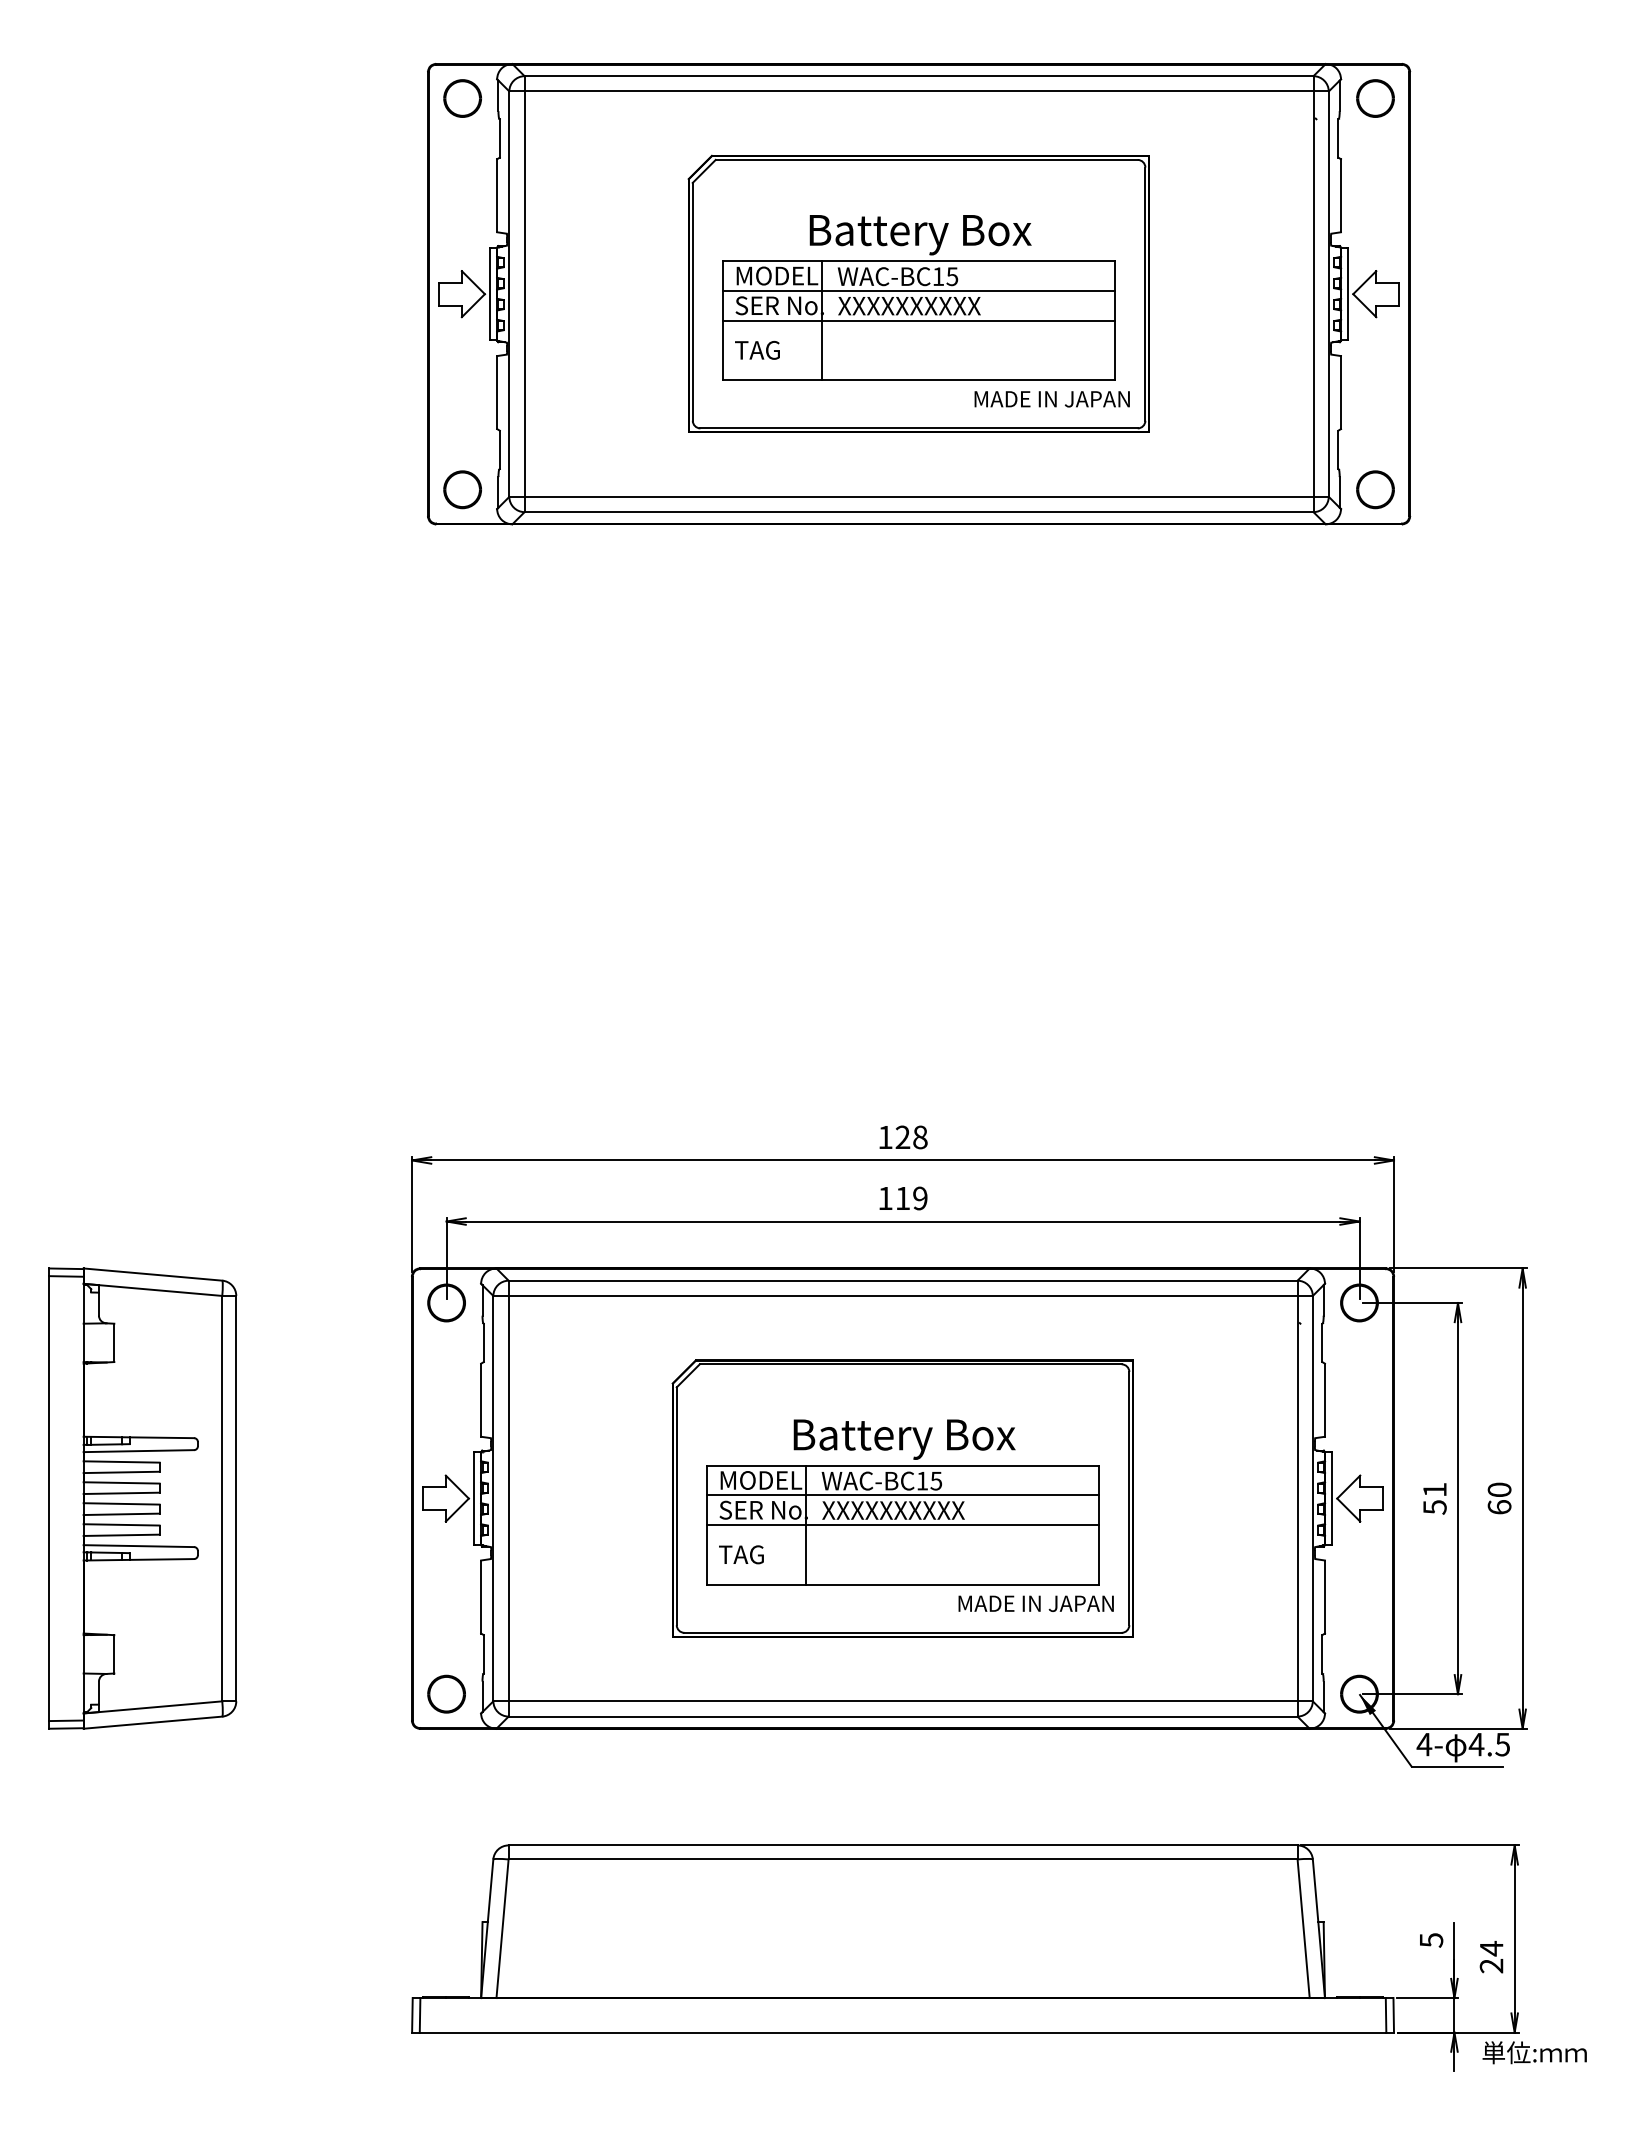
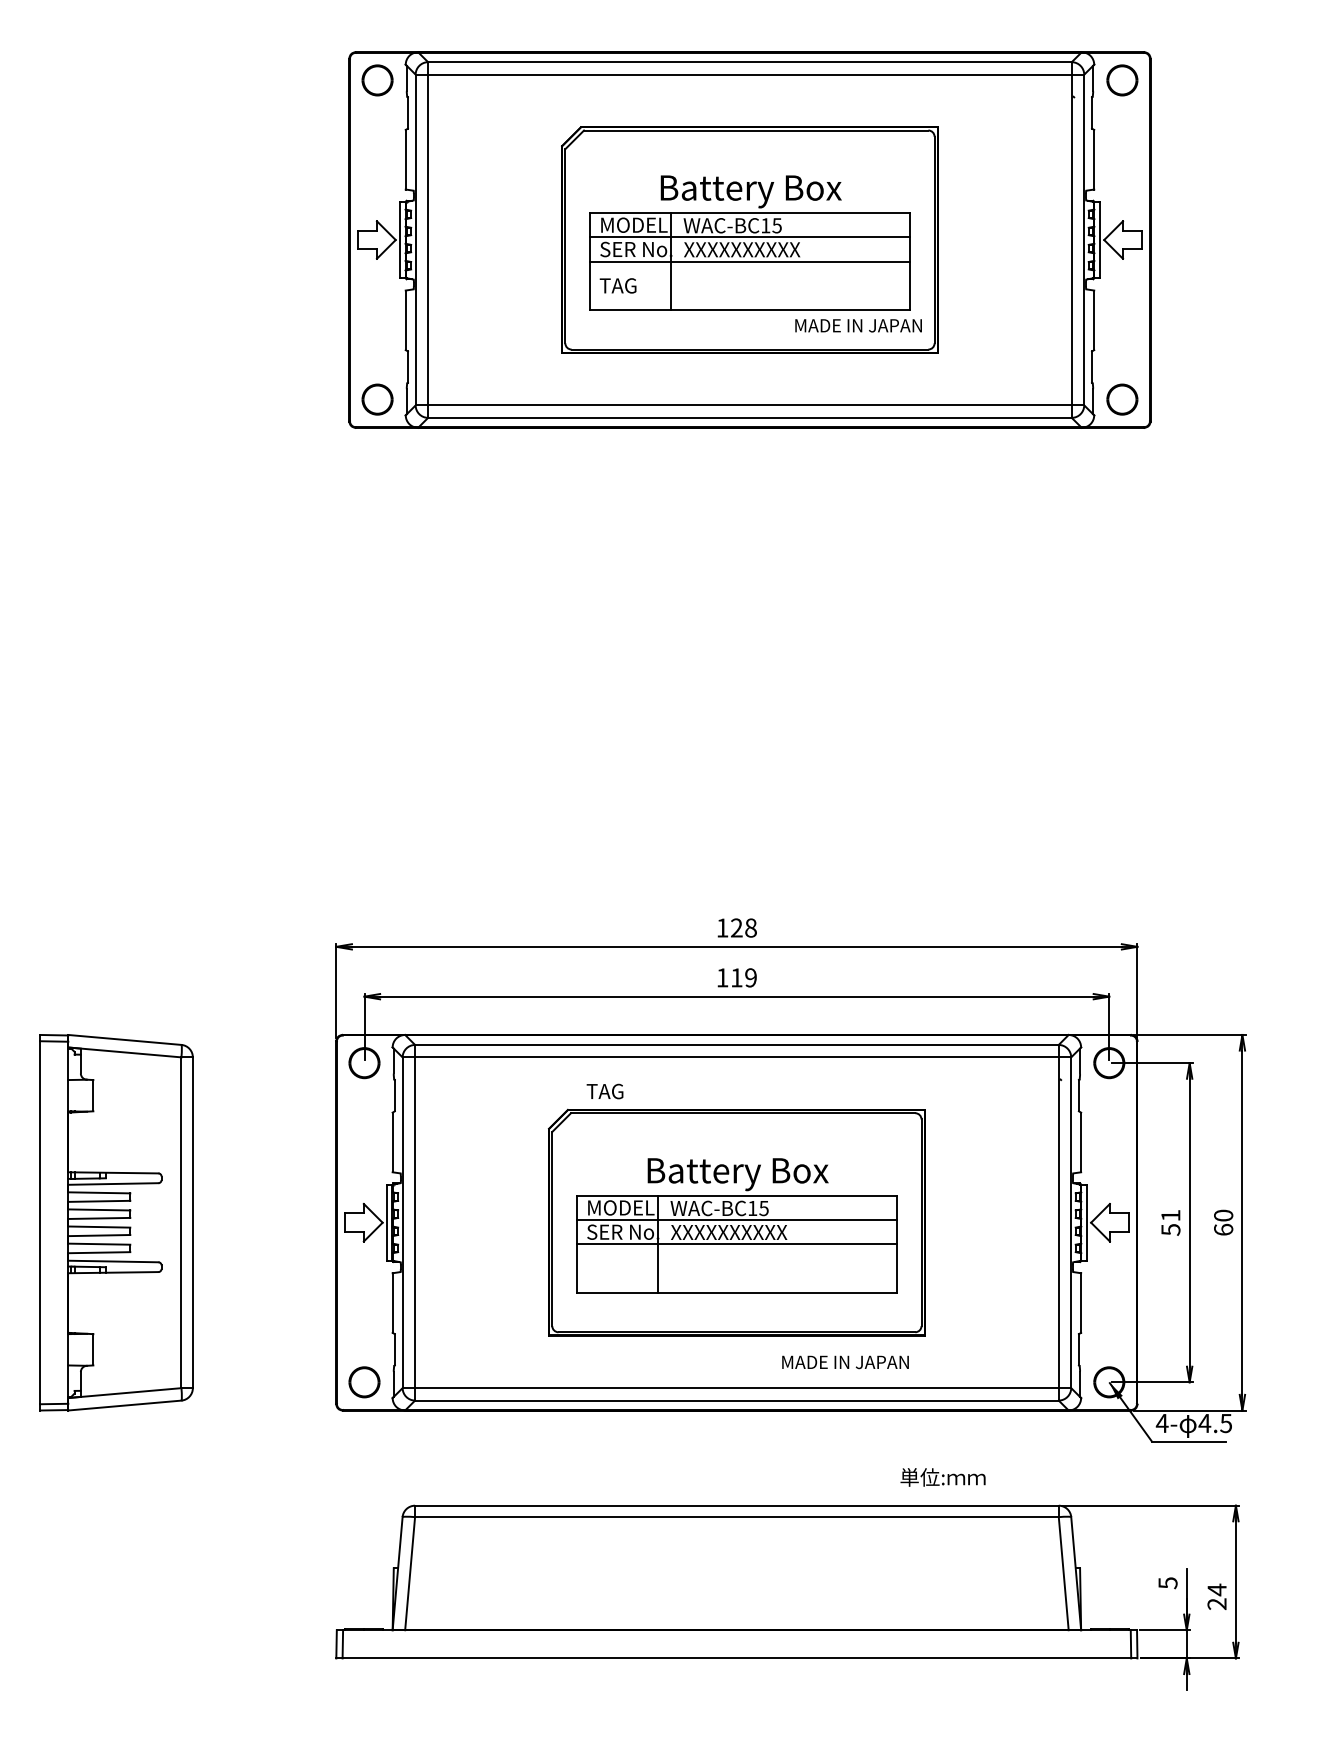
text: (741, 1554) -> (605, 1091), moved
text: (1035, 1603) -> (844, 1362), moved
text: (1534, 2052) -> (942, 1477), moved

